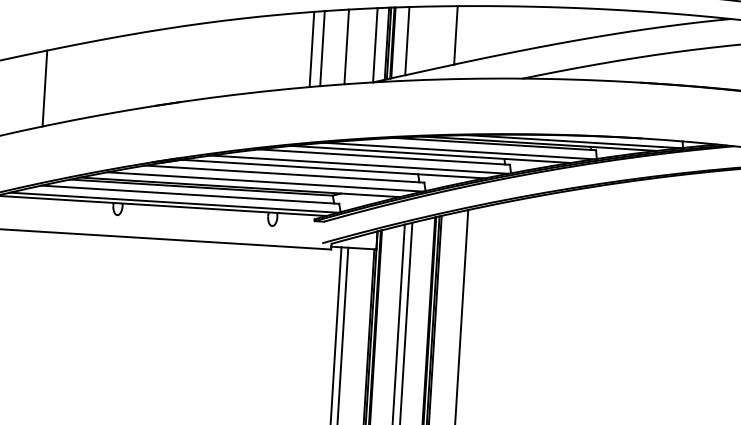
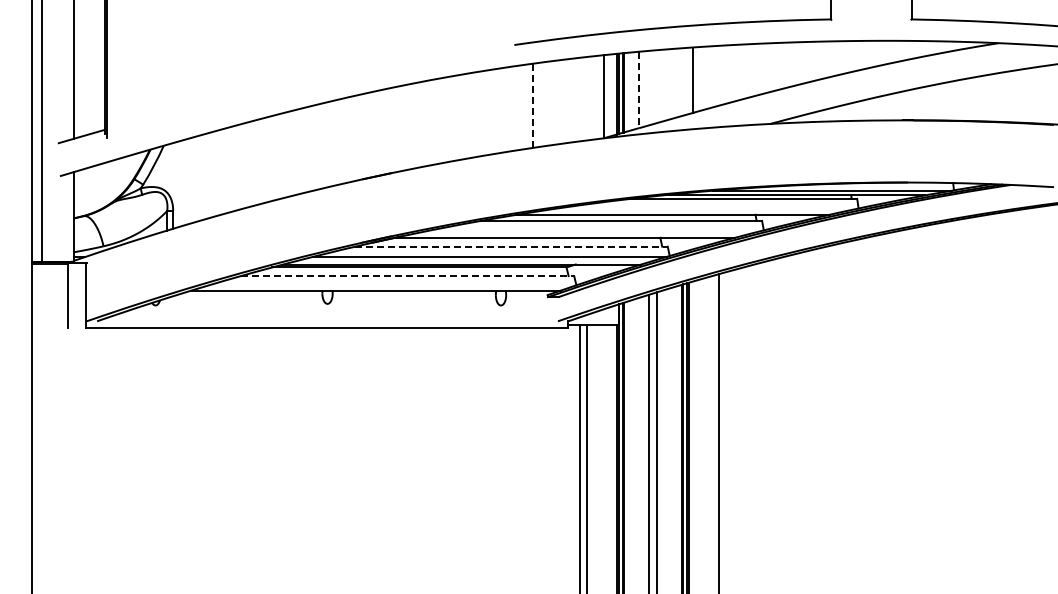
line: (407, 41) -> (639, 90), solid -> dashed
line: (346, 46) -> (571, 100), removed
line: (322, 49) -> (545, 104), removed
line: (312, 50) -> (533, 106), solid -> dashed
line: (45, 88) -> (238, 167), removed
line: (459, 151) -> (704, 209), removed
line: (359, 165) -> (594, 231), removed
line: (284, 173) -> (511, 246), solid -> dashed
line: (190, 195) -> (407, 276), solid -> dashed
line: (174, 203) -> (390, 286), removed

